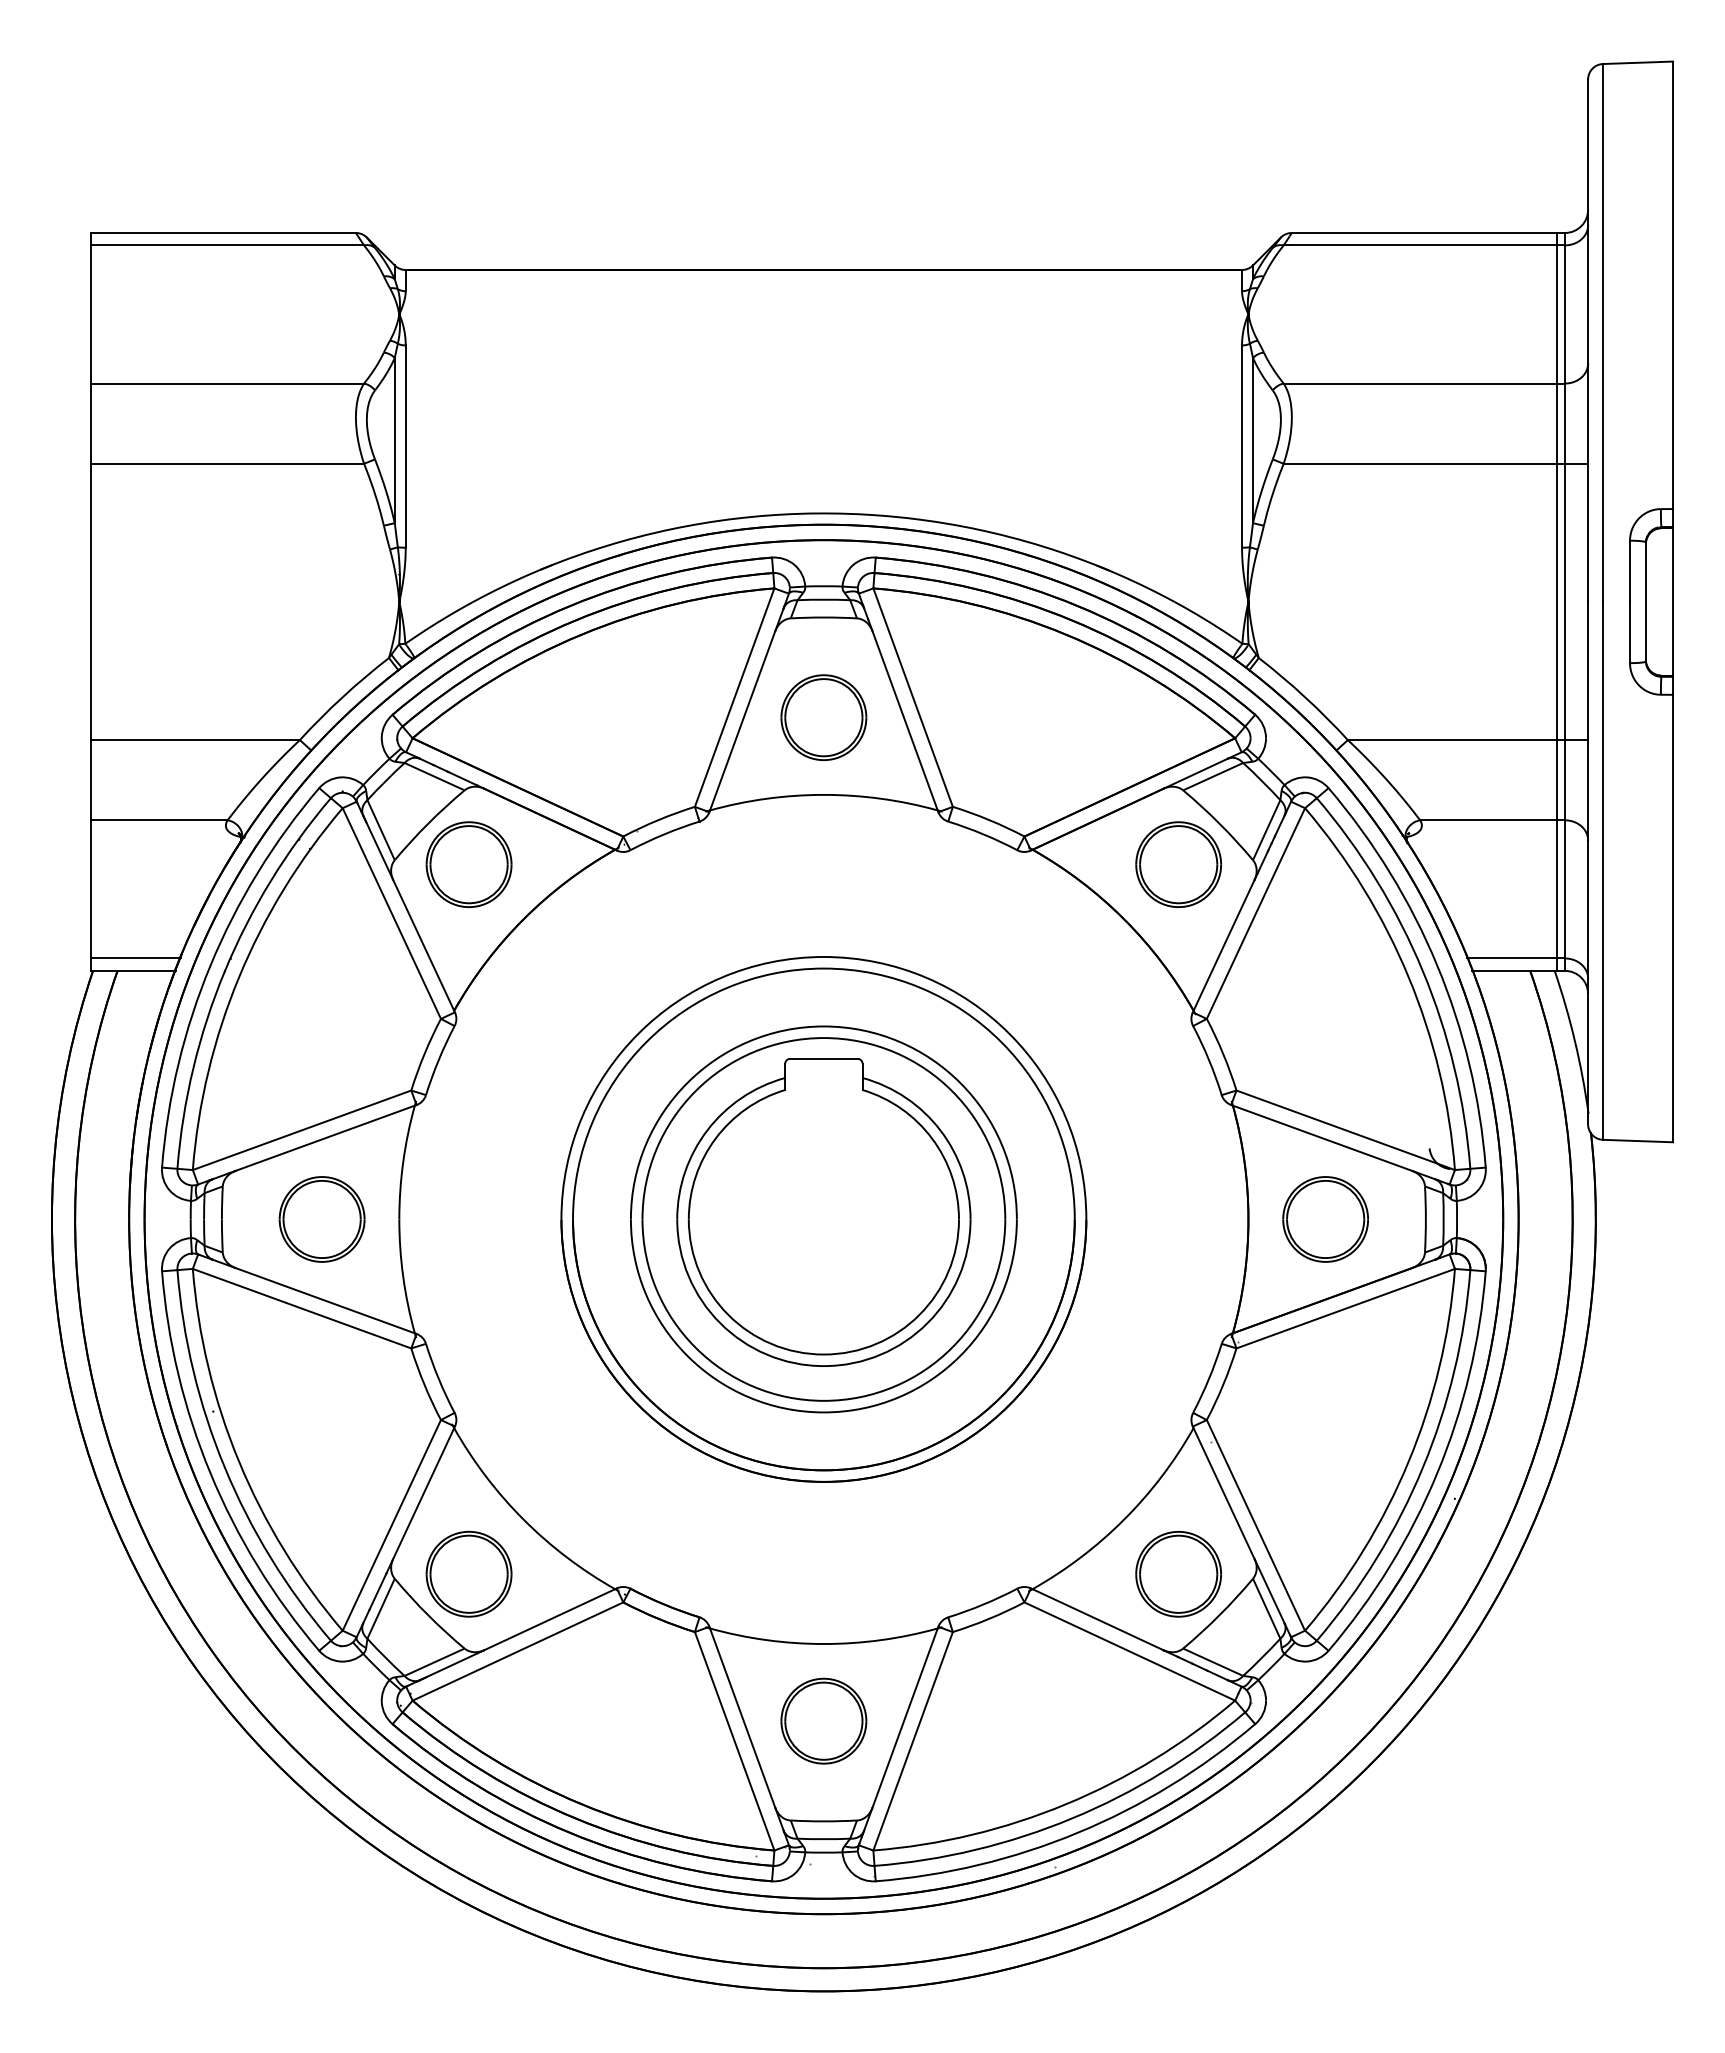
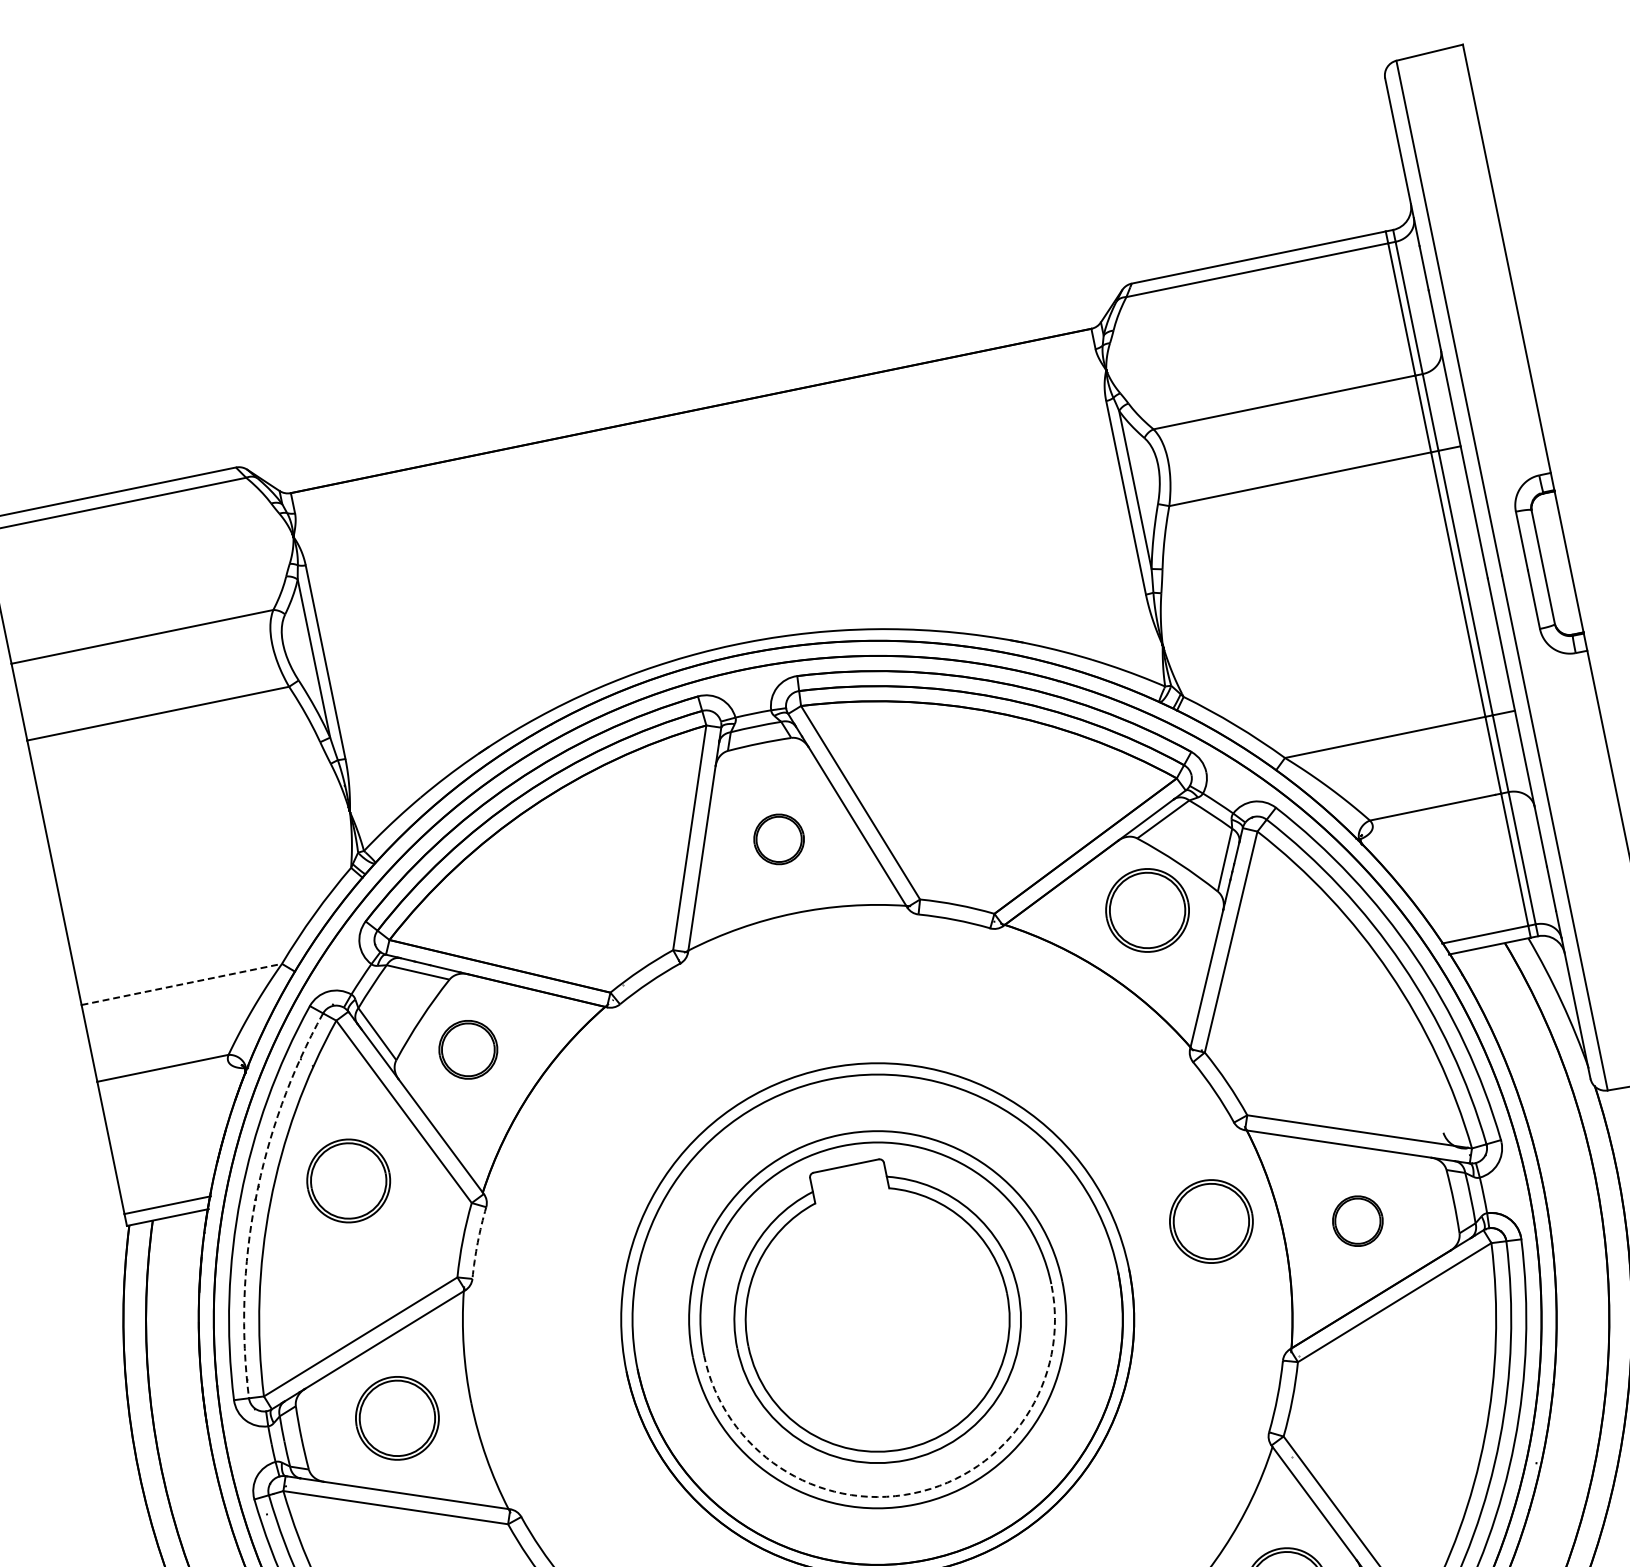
part: (823, 717) -> (778, 839), size x0.6
line: (195, 740) -> (182, 984), solid -> dashed
part: (468, 864) -> (467, 1049), size x0.7
arc: (224, 971) -> (255, 1200), solid -> dashed
part: (321, 971) -> (348, 1181), added
arc: (438, 1059) -> (477, 1242), solid -> dashed
part: (1178, 1189) -> (1211, 1221), added
part: (1325, 1219) -> (1357, 1221), size x0.6
arc: (823, 1400) -> (912, 1493), solid -> dashed

